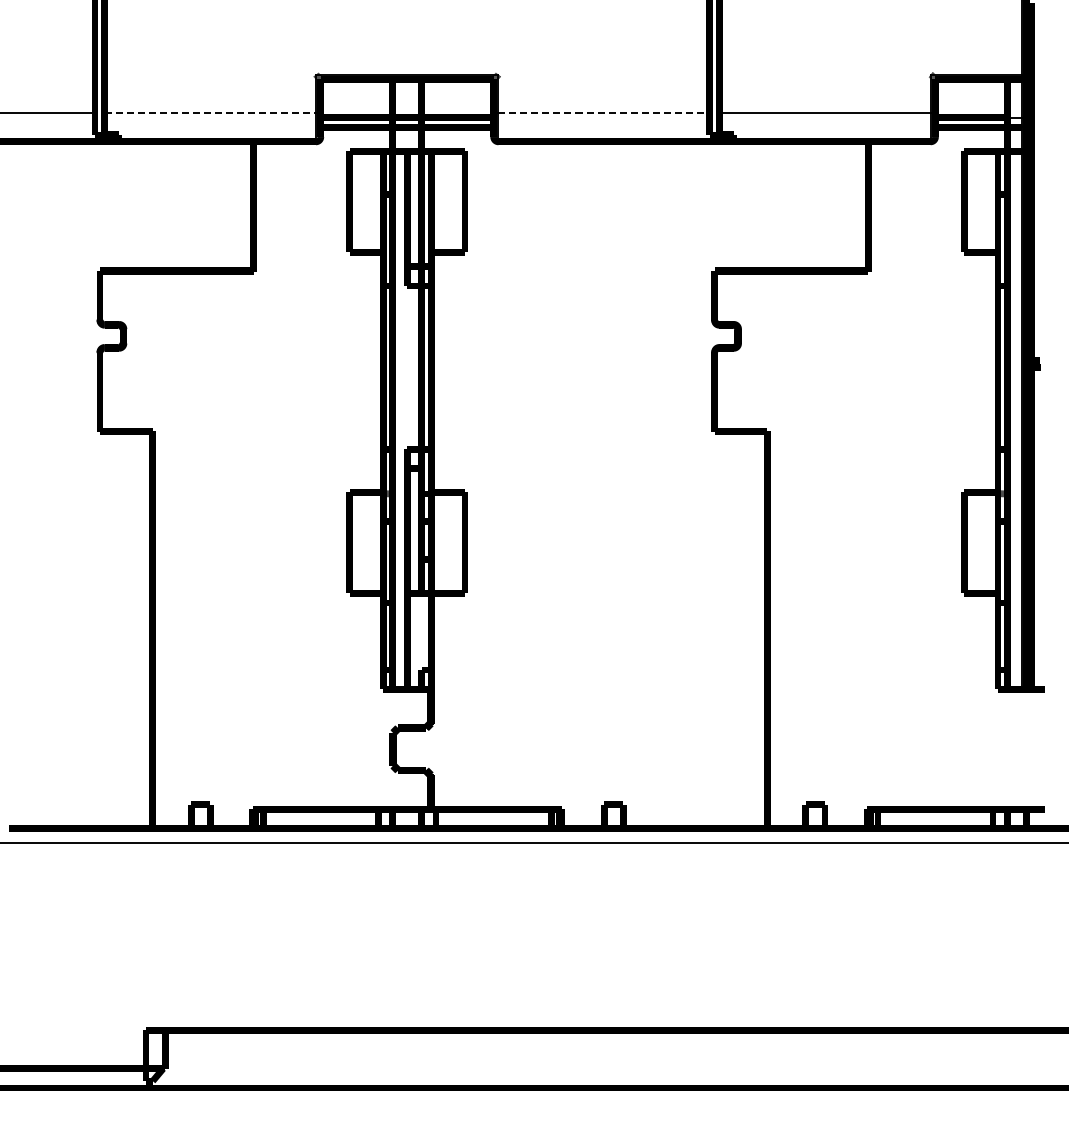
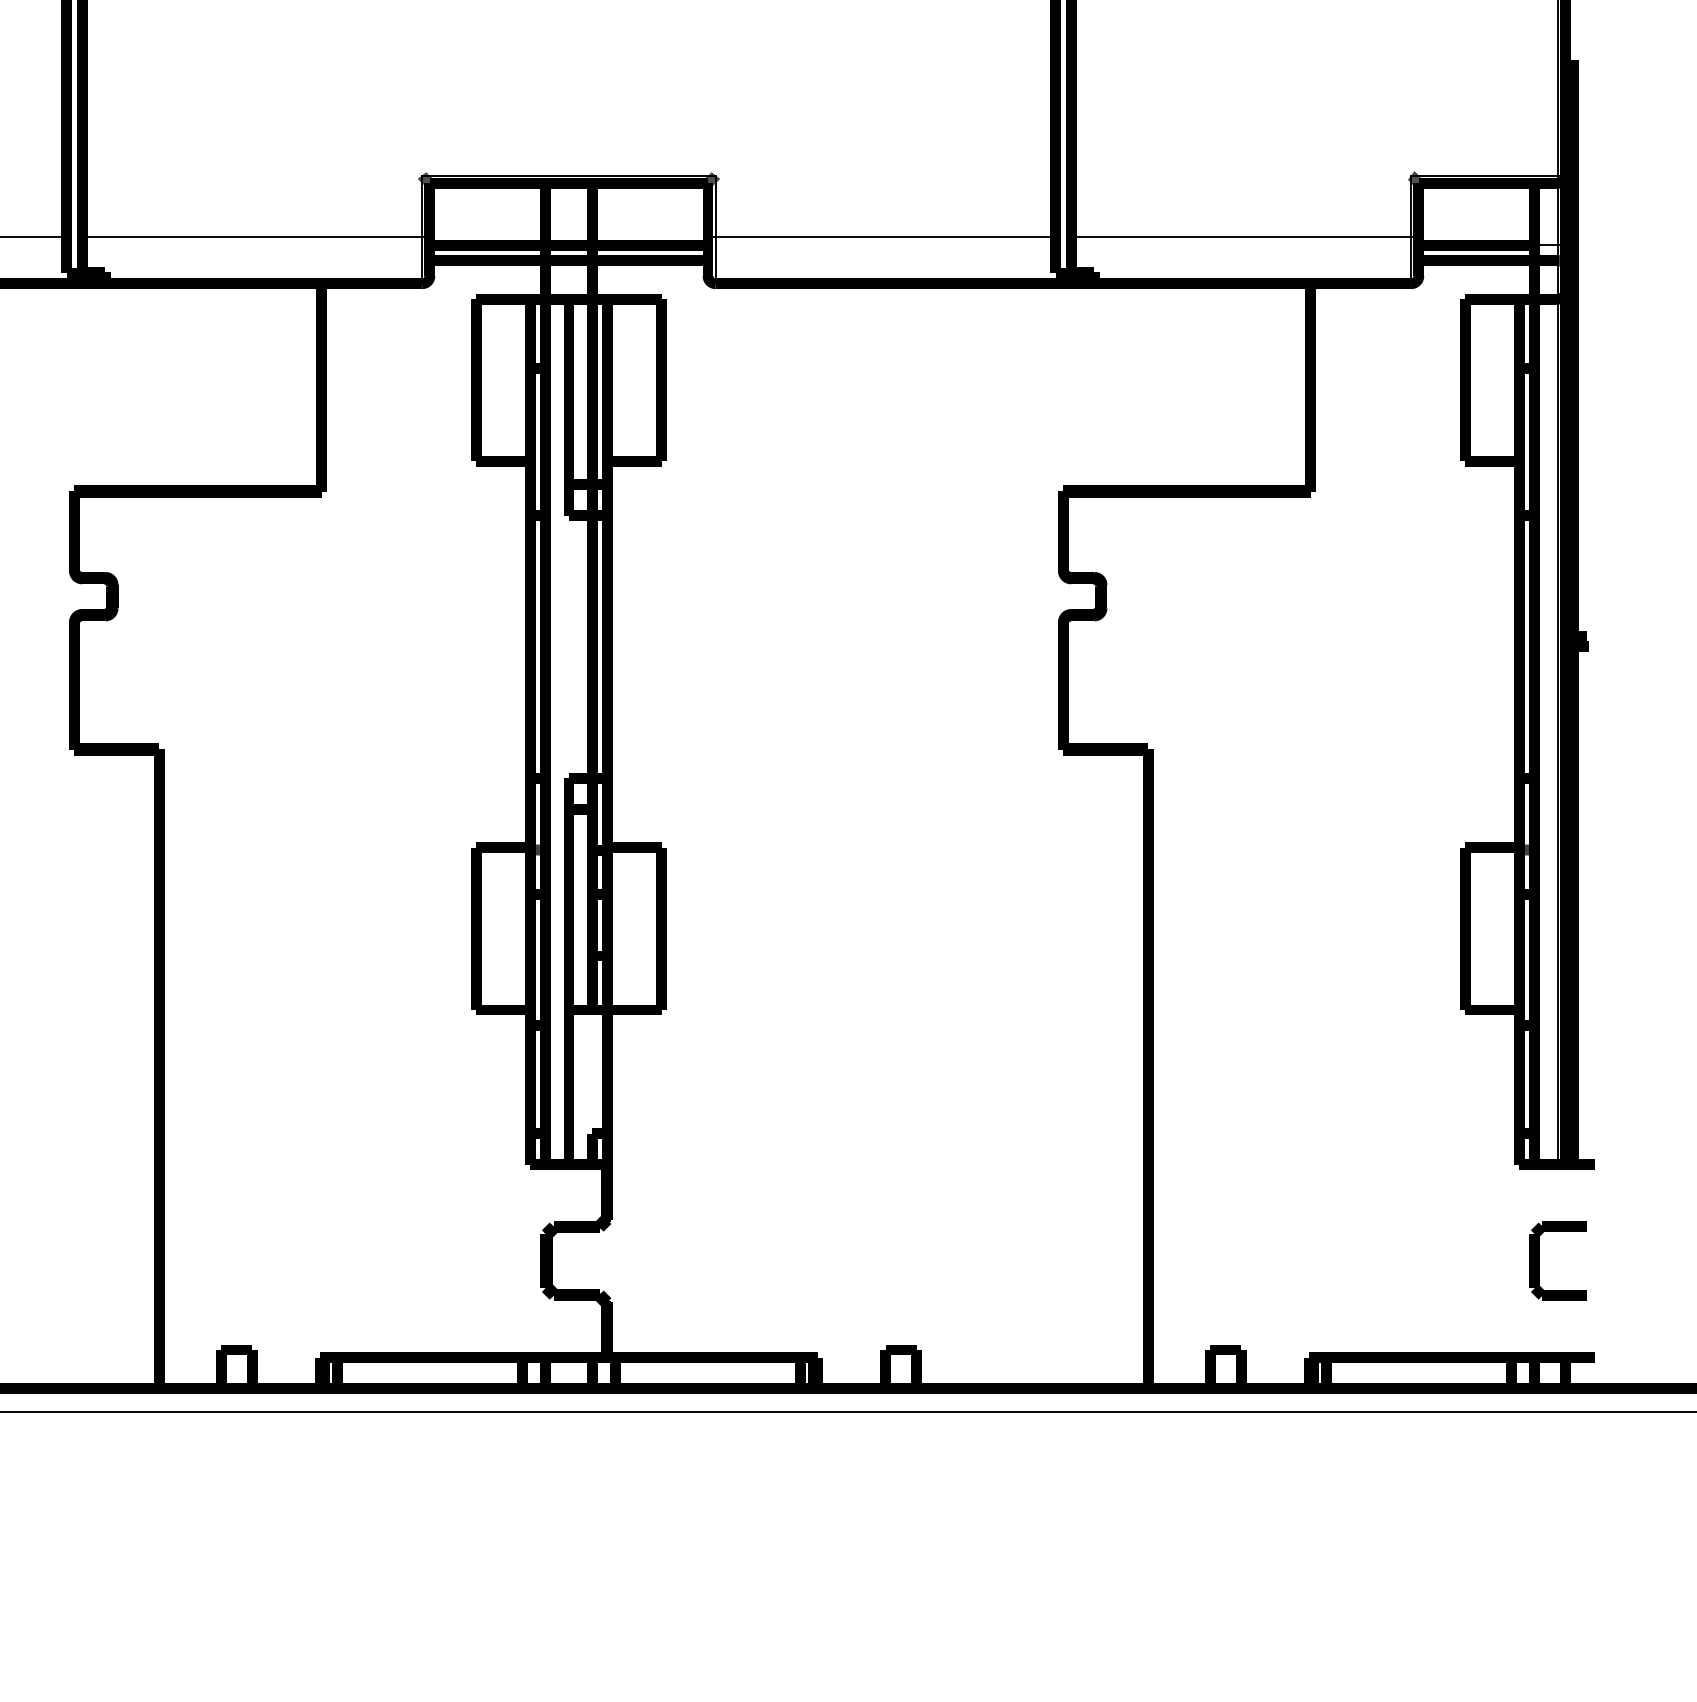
line: (210, 113) -> (252, 238), dashed -> solid
line: (604, 113) -> (886, 238), dashed -> solid
part: (1010, 748) -> (1539, 1259), added

